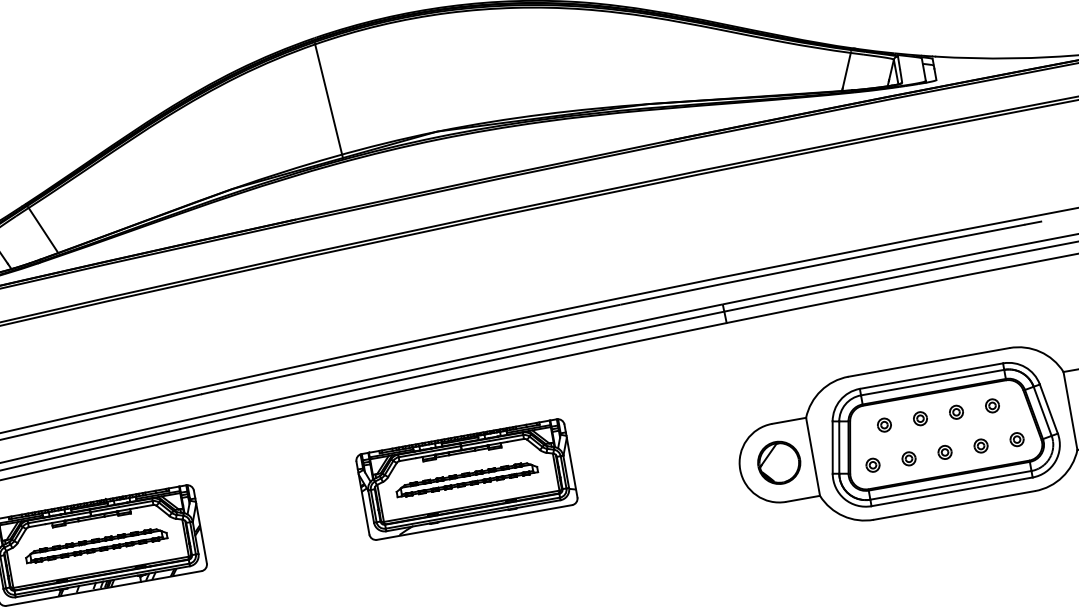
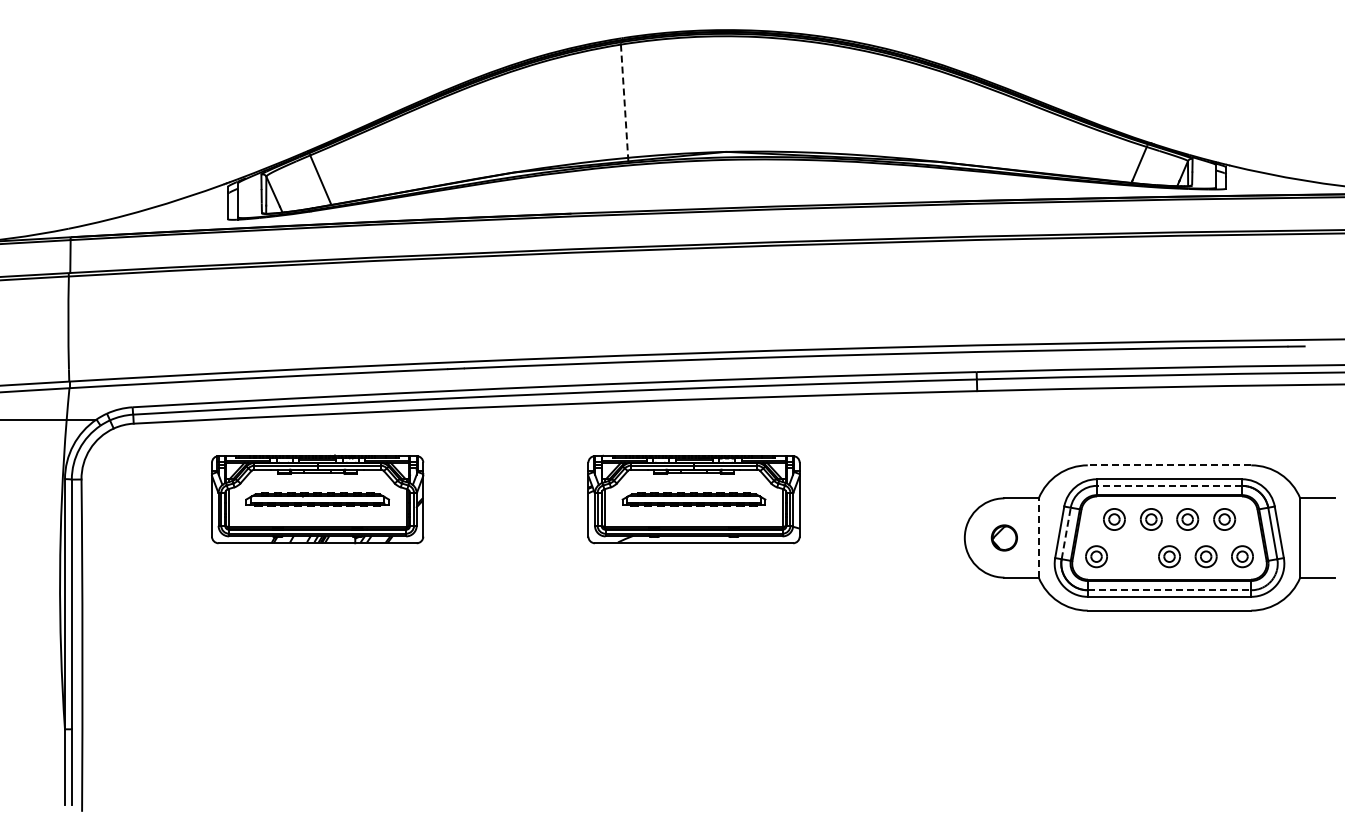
line: (329, 101) -> (624, 103), solid -> dashed
line: (929, 362) -> (1169, 465), solid -> dashed
line: (932, 382) -> (1169, 485), solid -> dashed
part: (991, 405) -> (1223, 518), size x1.6
part: (956, 411) -> (1187, 518), size x1.6
part: (919, 418) -> (1150, 518), size x1.6
part: (884, 424) -> (1114, 518), size x1.6
part: (1016, 439) -> (1242, 556), size x1.6
part: (980, 445) -> (1205, 556), size x1.6
line: (839, 446) -> (1066, 532), solid -> dashed
part: (944, 452) -> (1169, 556), size x1.6
line: (812, 457) -> (1038, 538), solid -> dashed
part: (908, 458) -> (1132, 556), removed
part: (779, 462) -> (1004, 537), size x0.6
part: (872, 465) -> (1095, 556), size x1.6
line: (950, 485) -> (1169, 590), solid -> dashed

